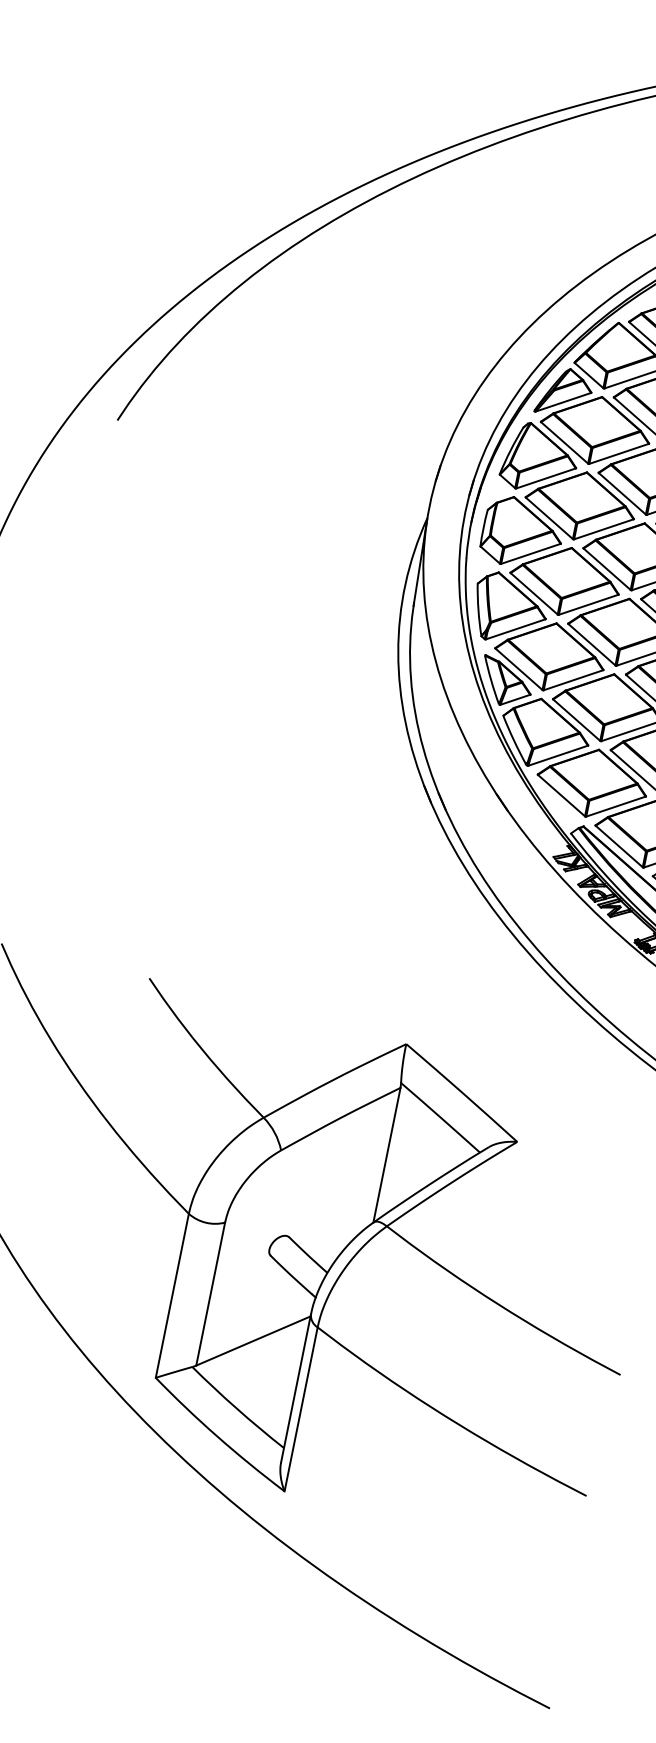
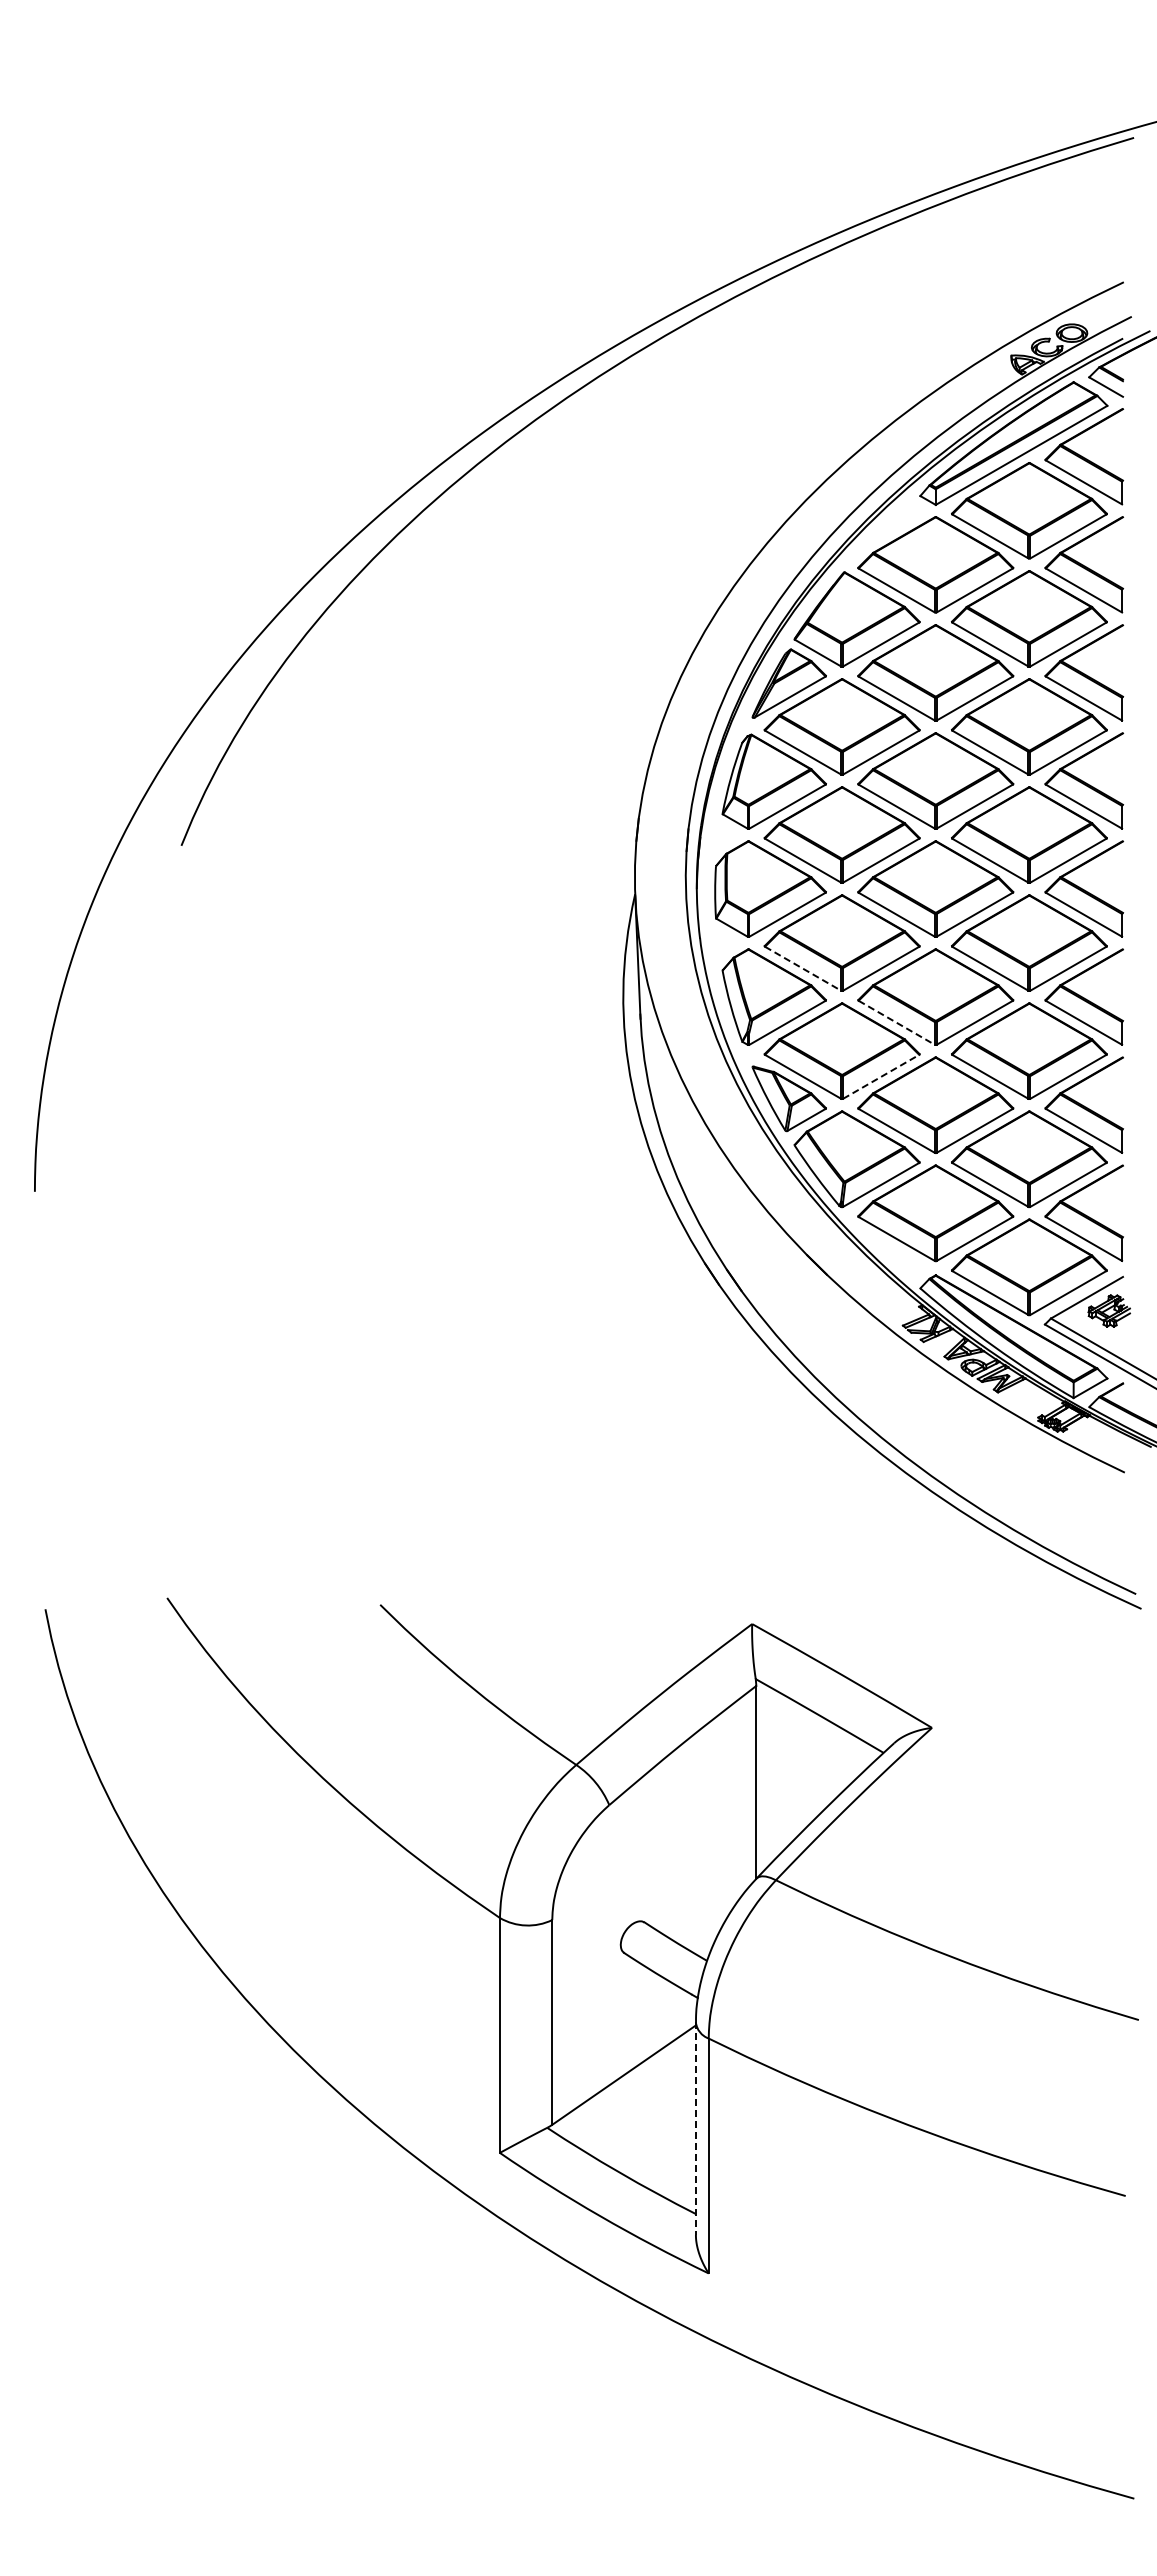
line: (534, 593) -> (803, 968), solid -> dashed
line: (591, 644) -> (896, 1022), solid -> dashed
line: (573, 680) -> (881, 1076), solid -> dashed
line: (295, 1389) -> (695, 2129), solid -> dashed

